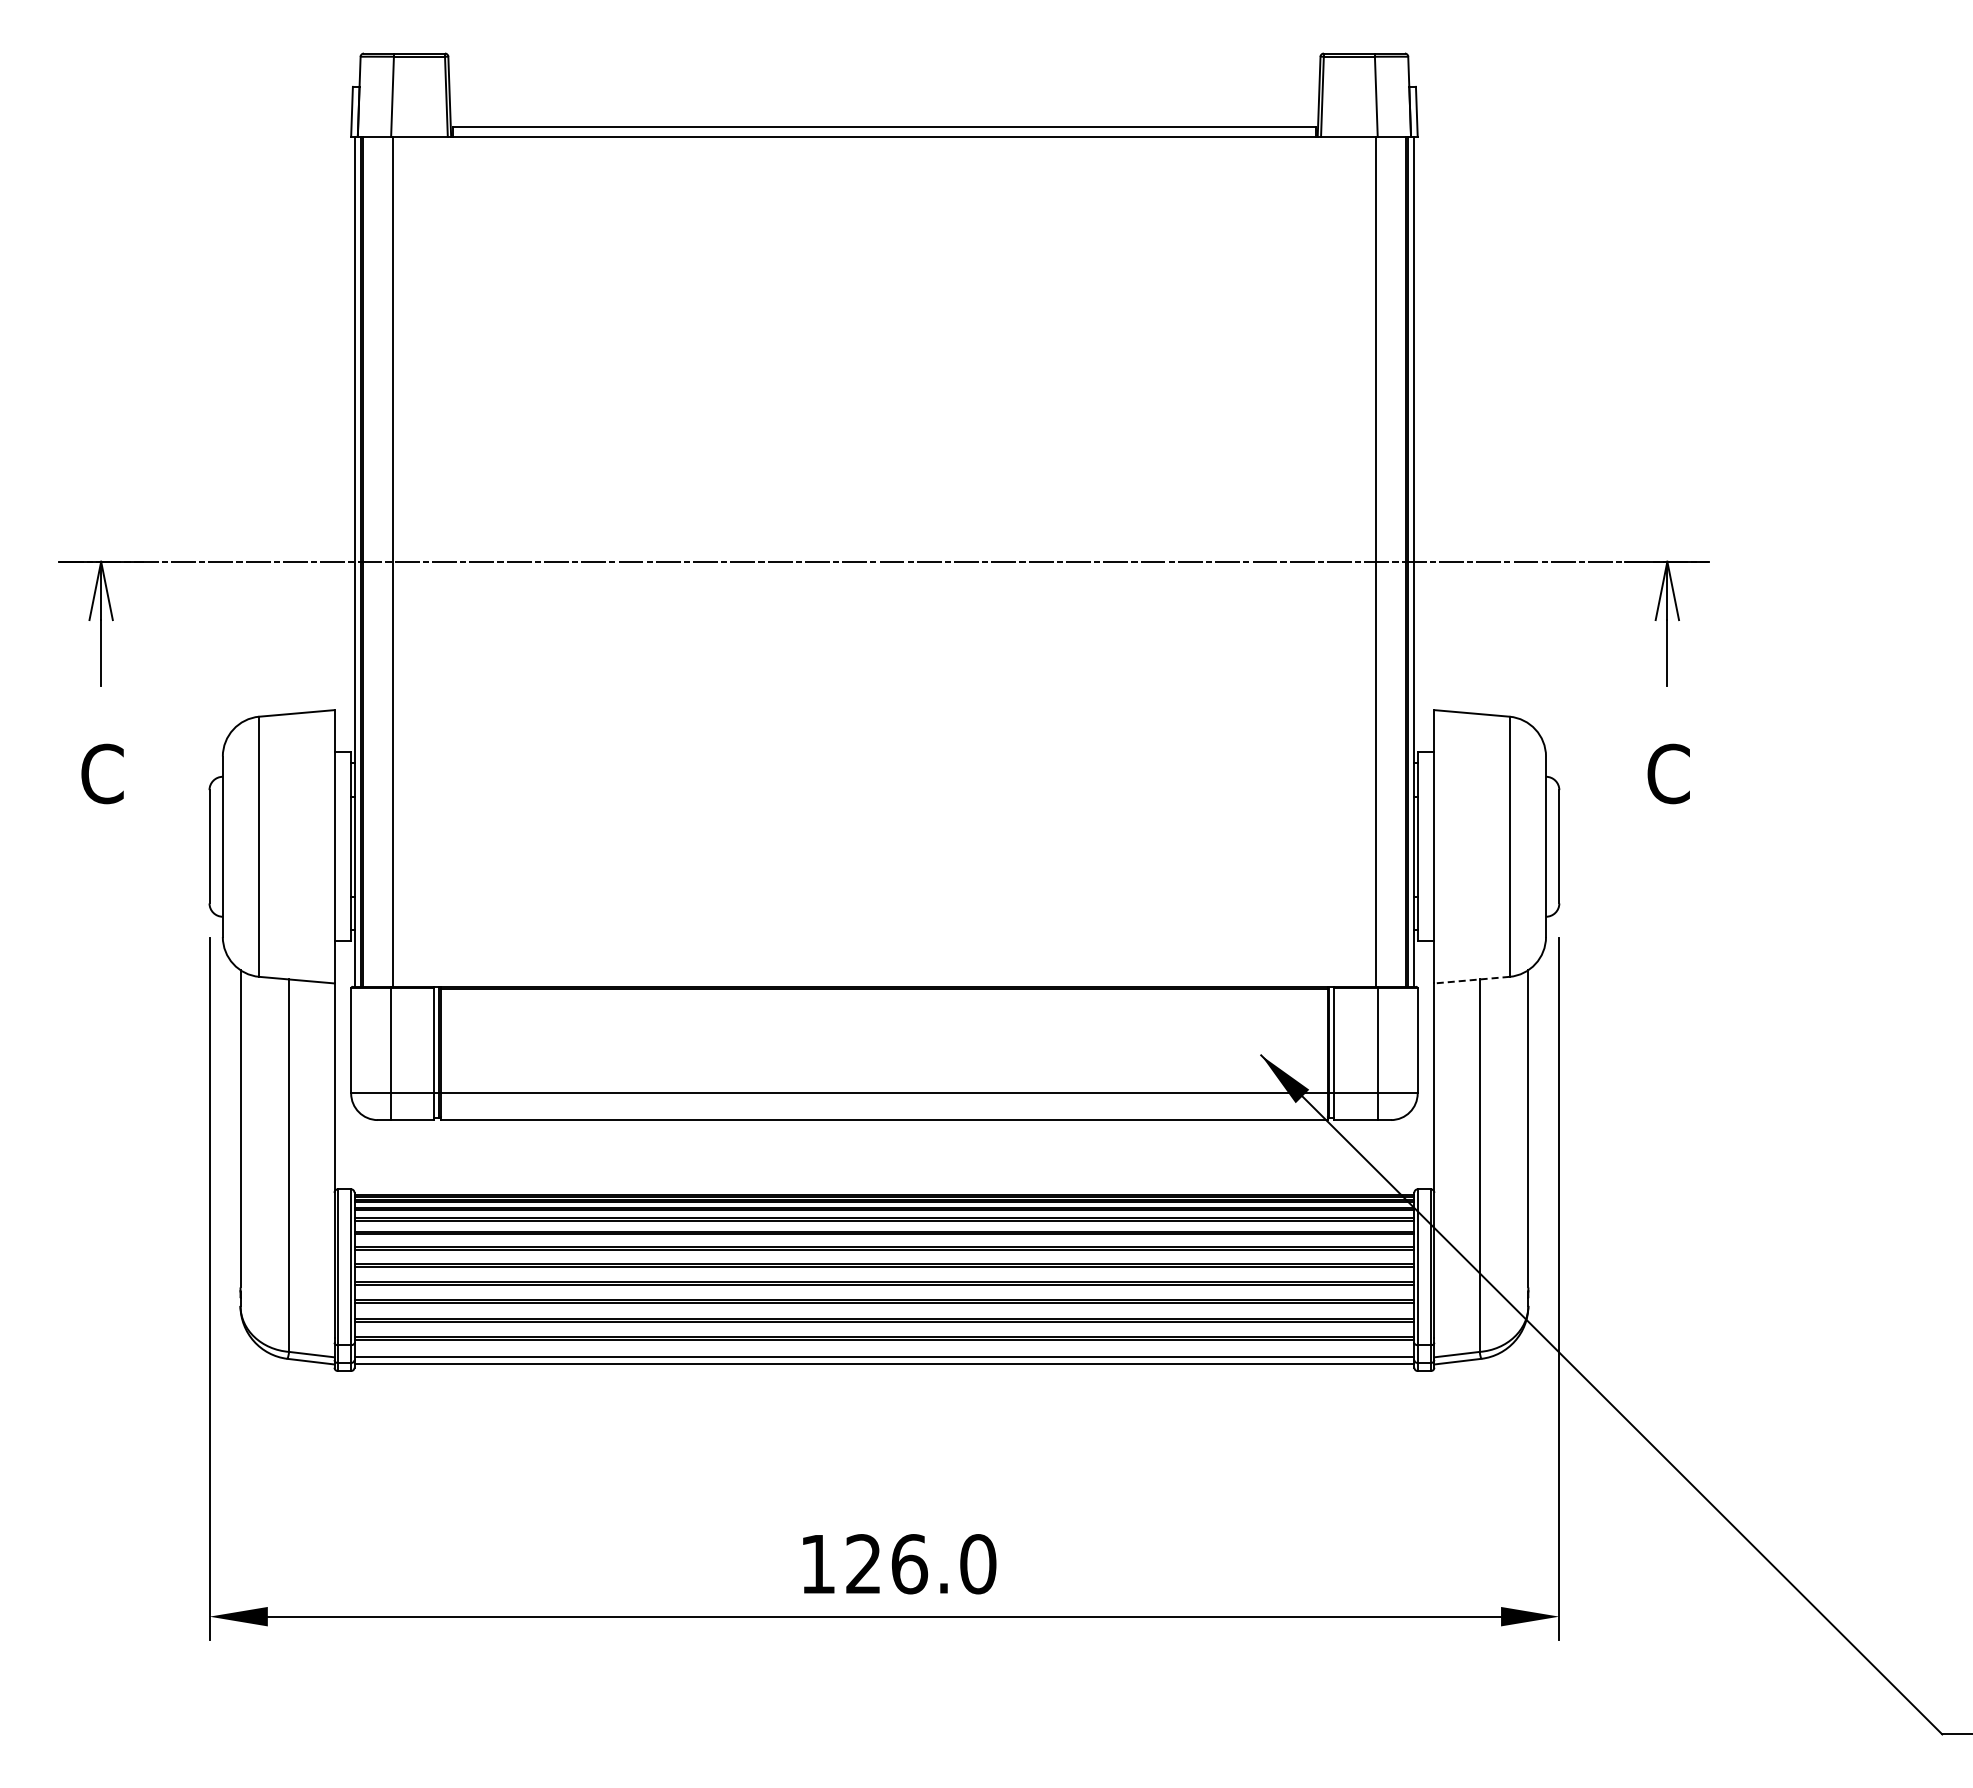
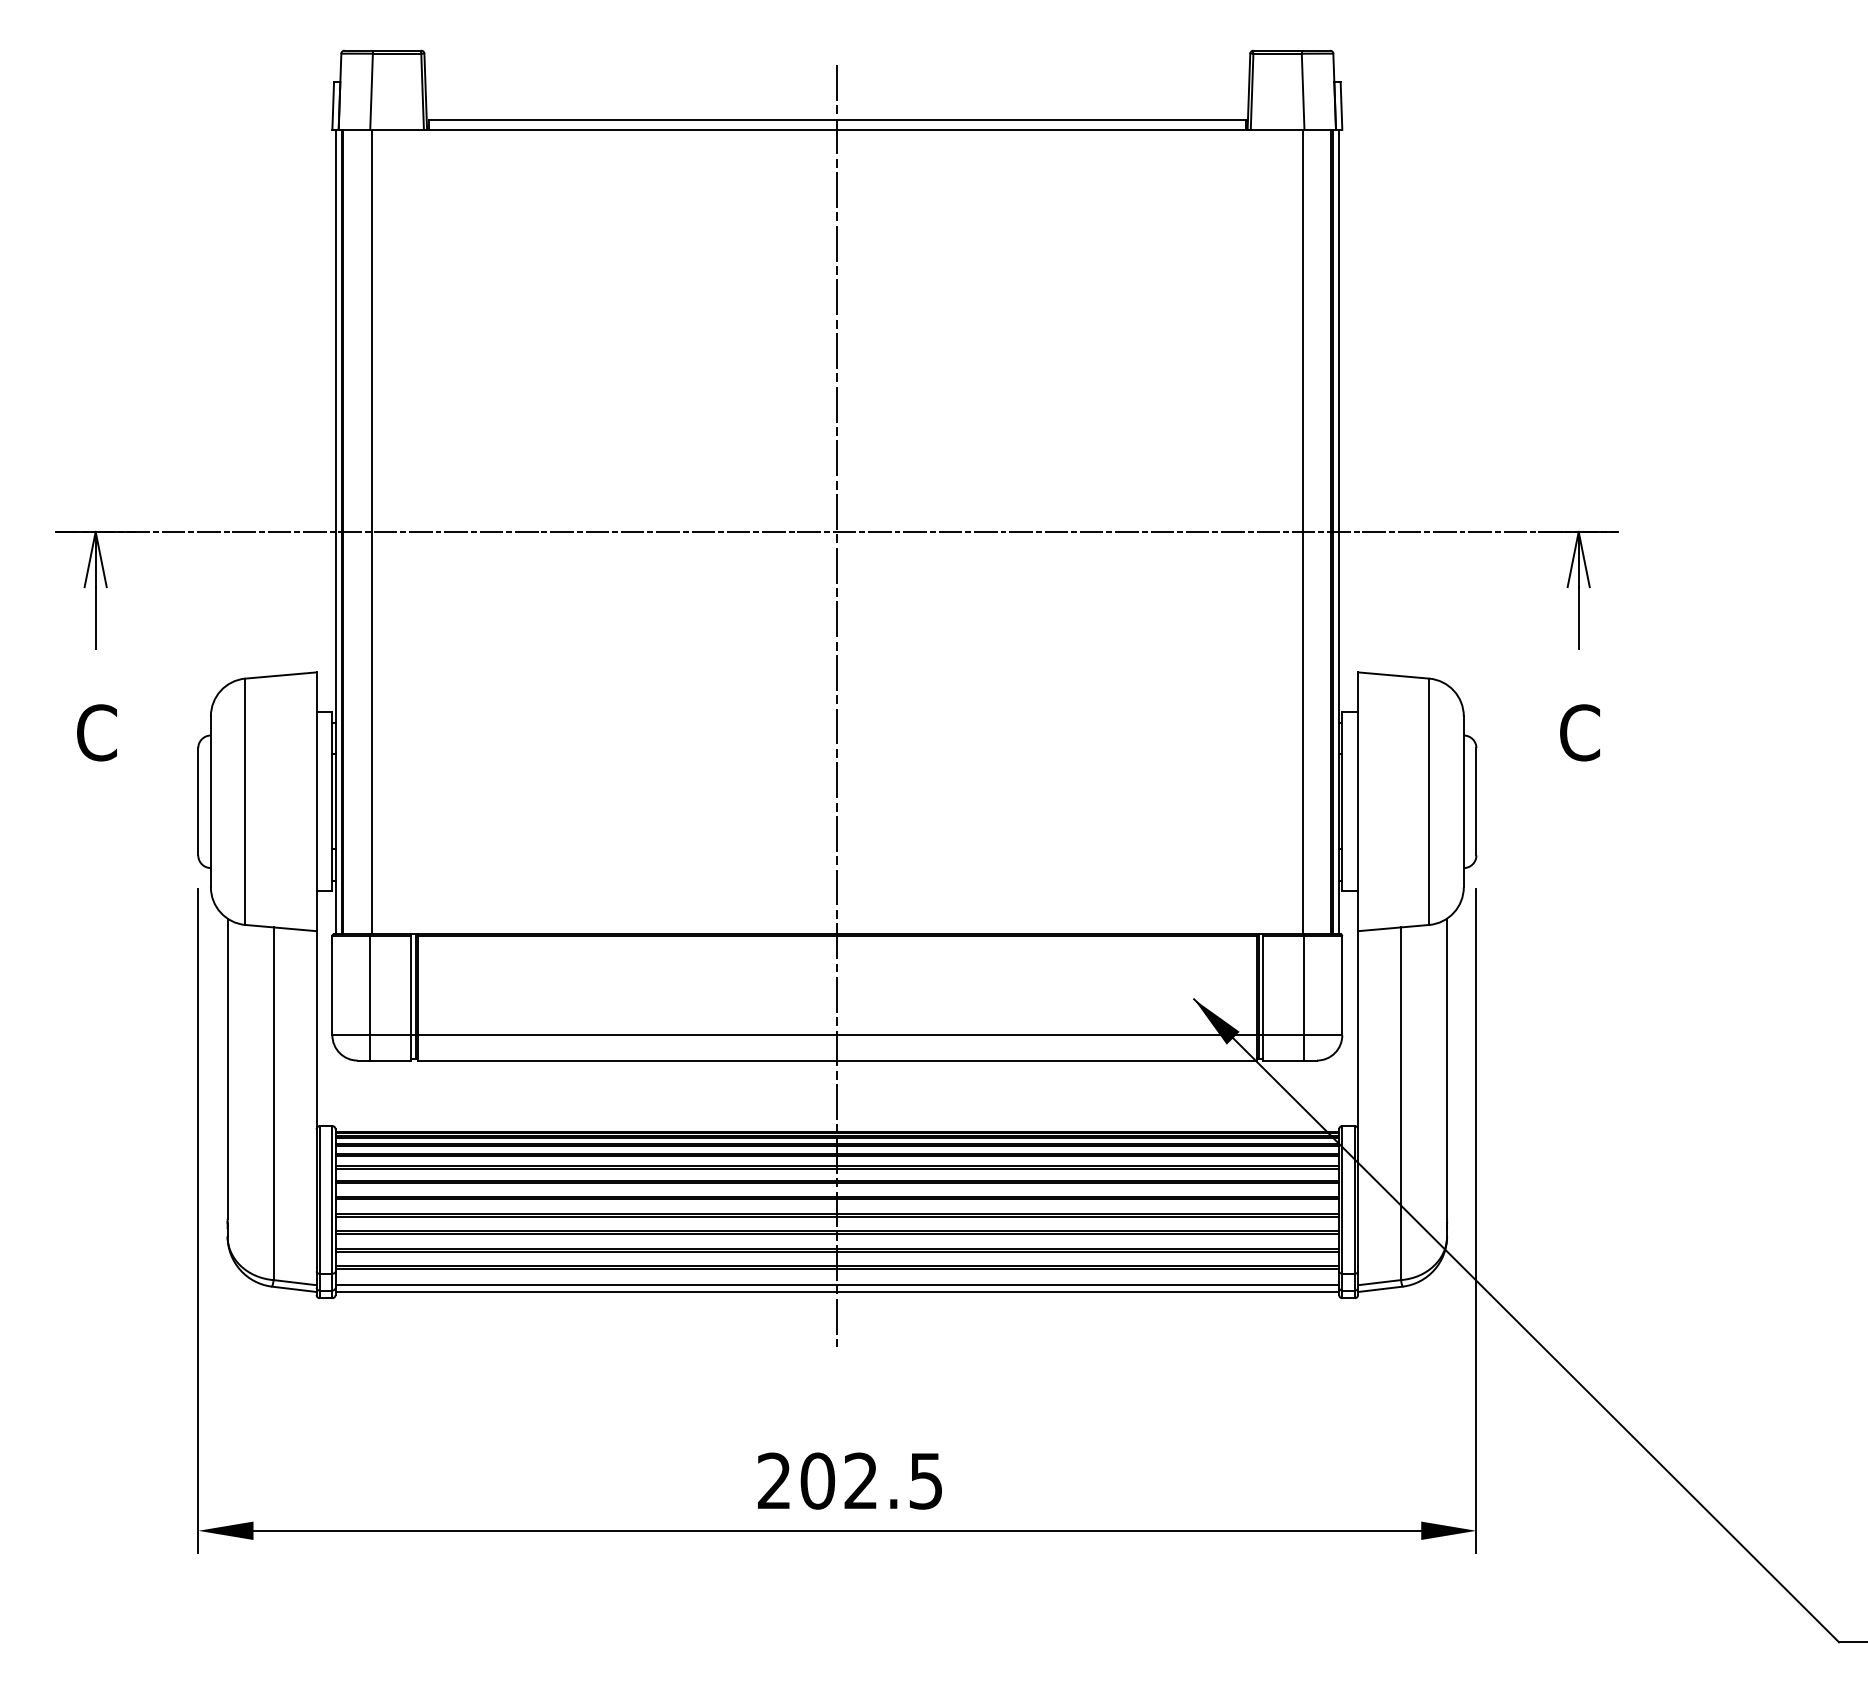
line: (884, 745) -> (837, 705), added
line: (1471, 980) -> (1393, 928), dashed -> solid
text: (898, 1564) -> (850, 1481), 126.0 -> 202.5

